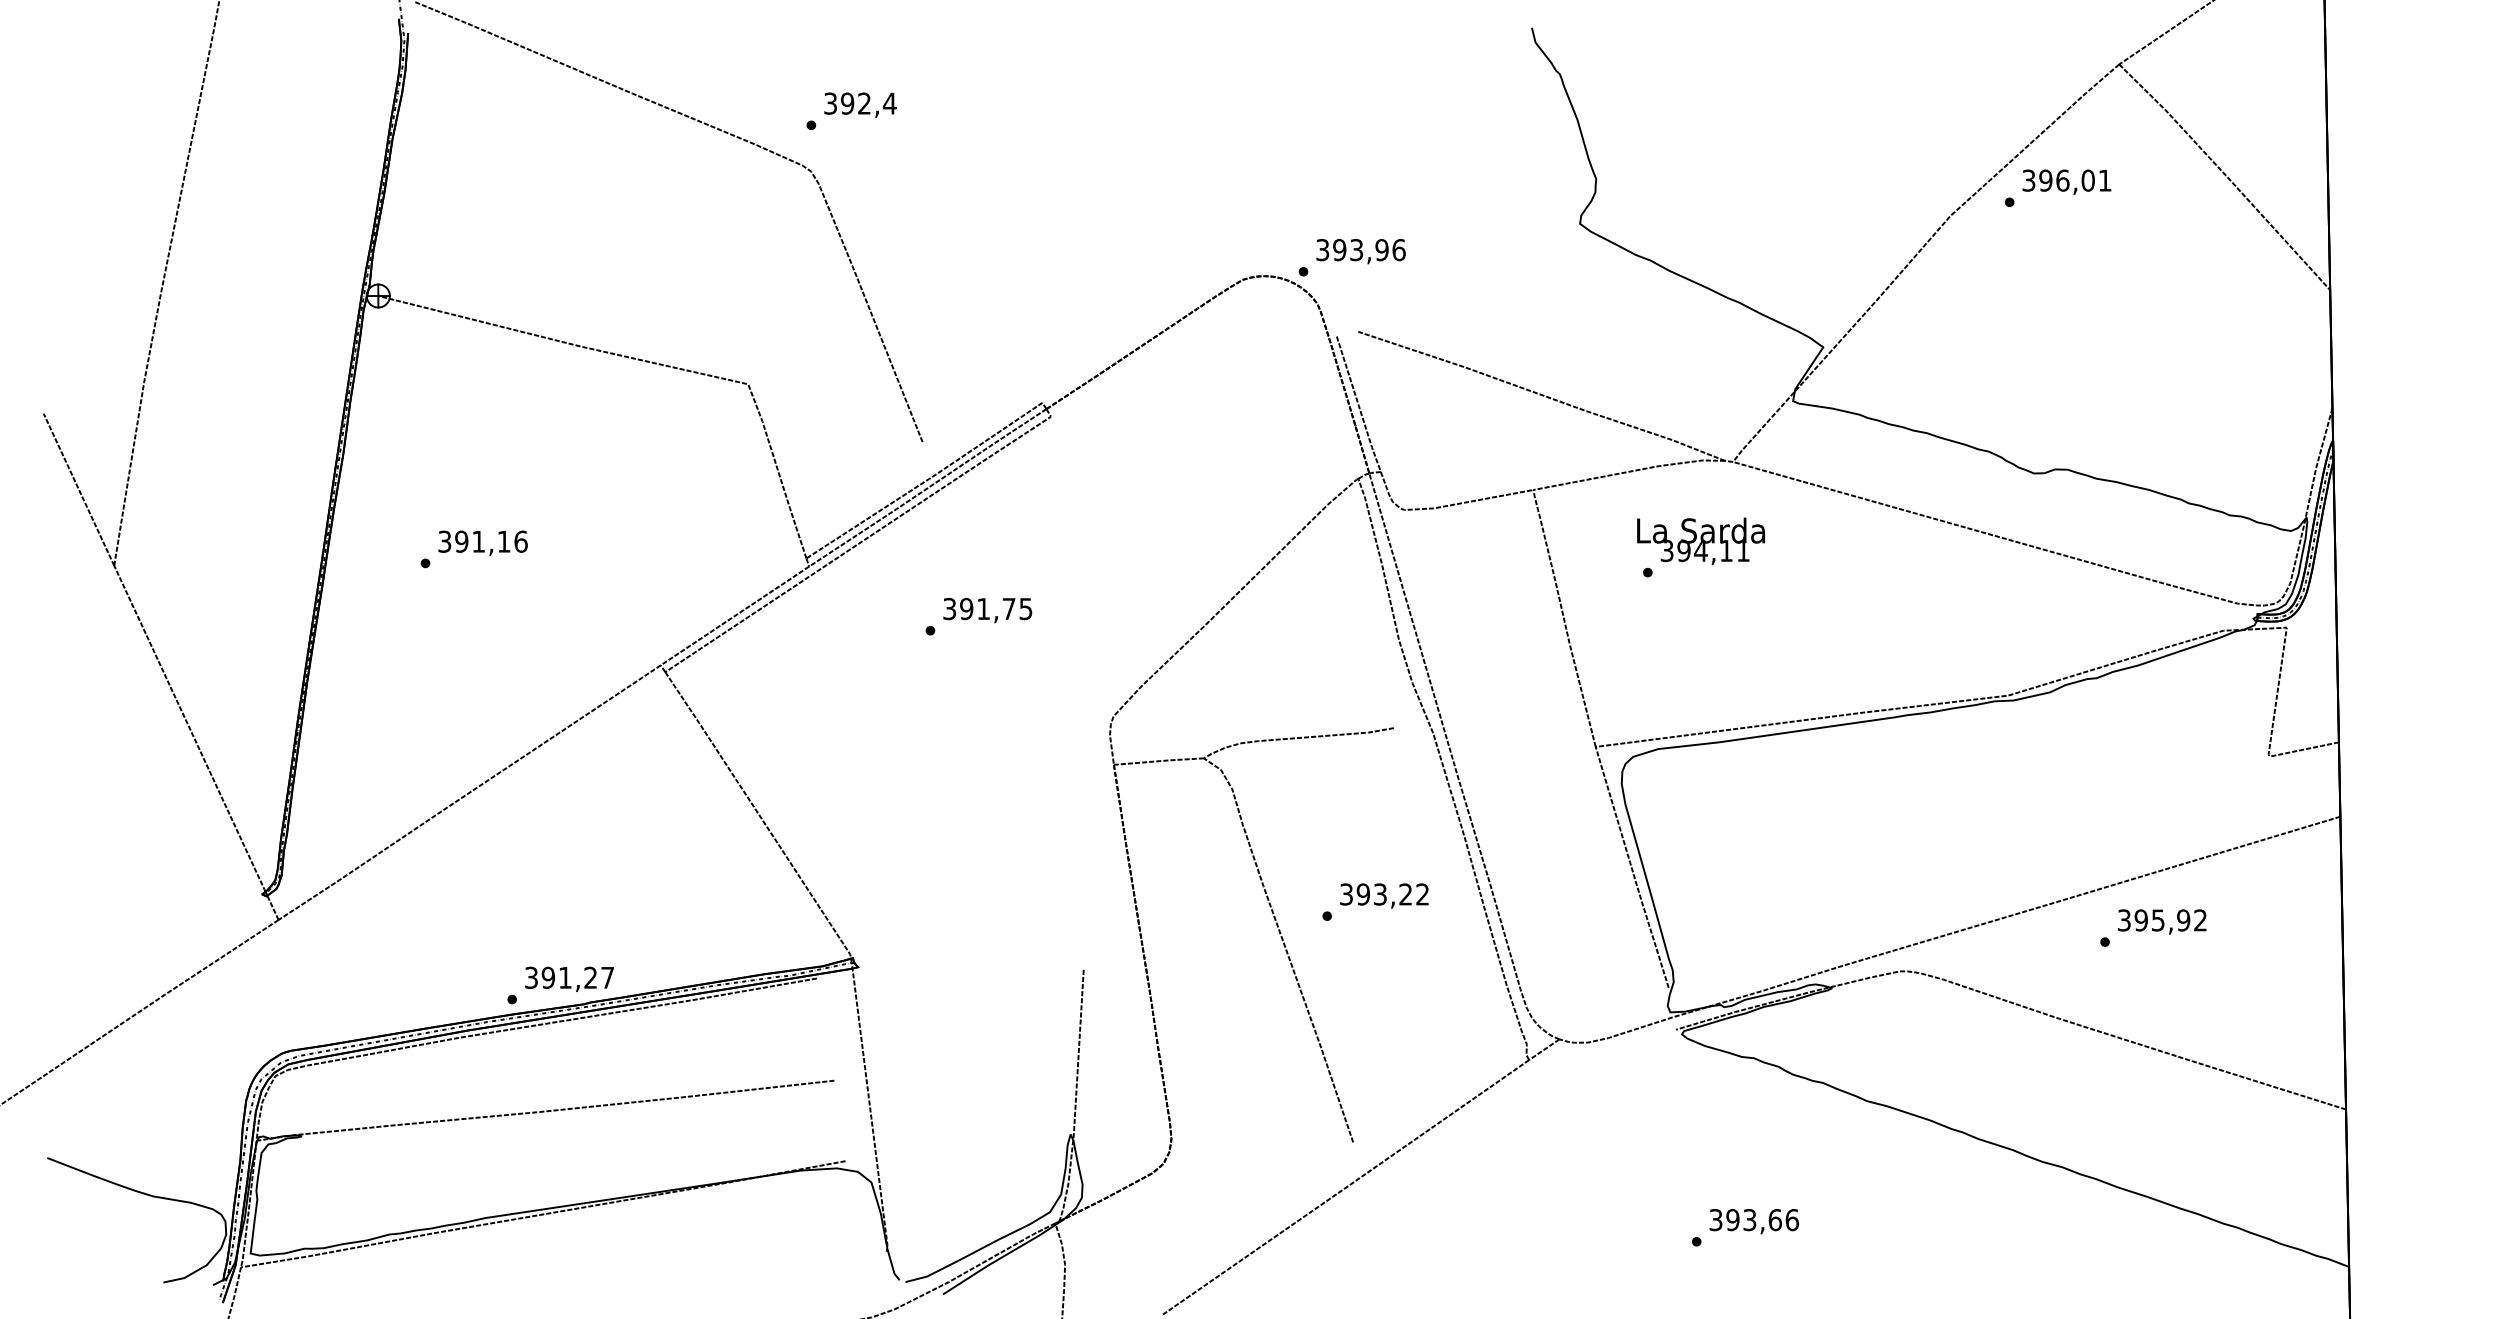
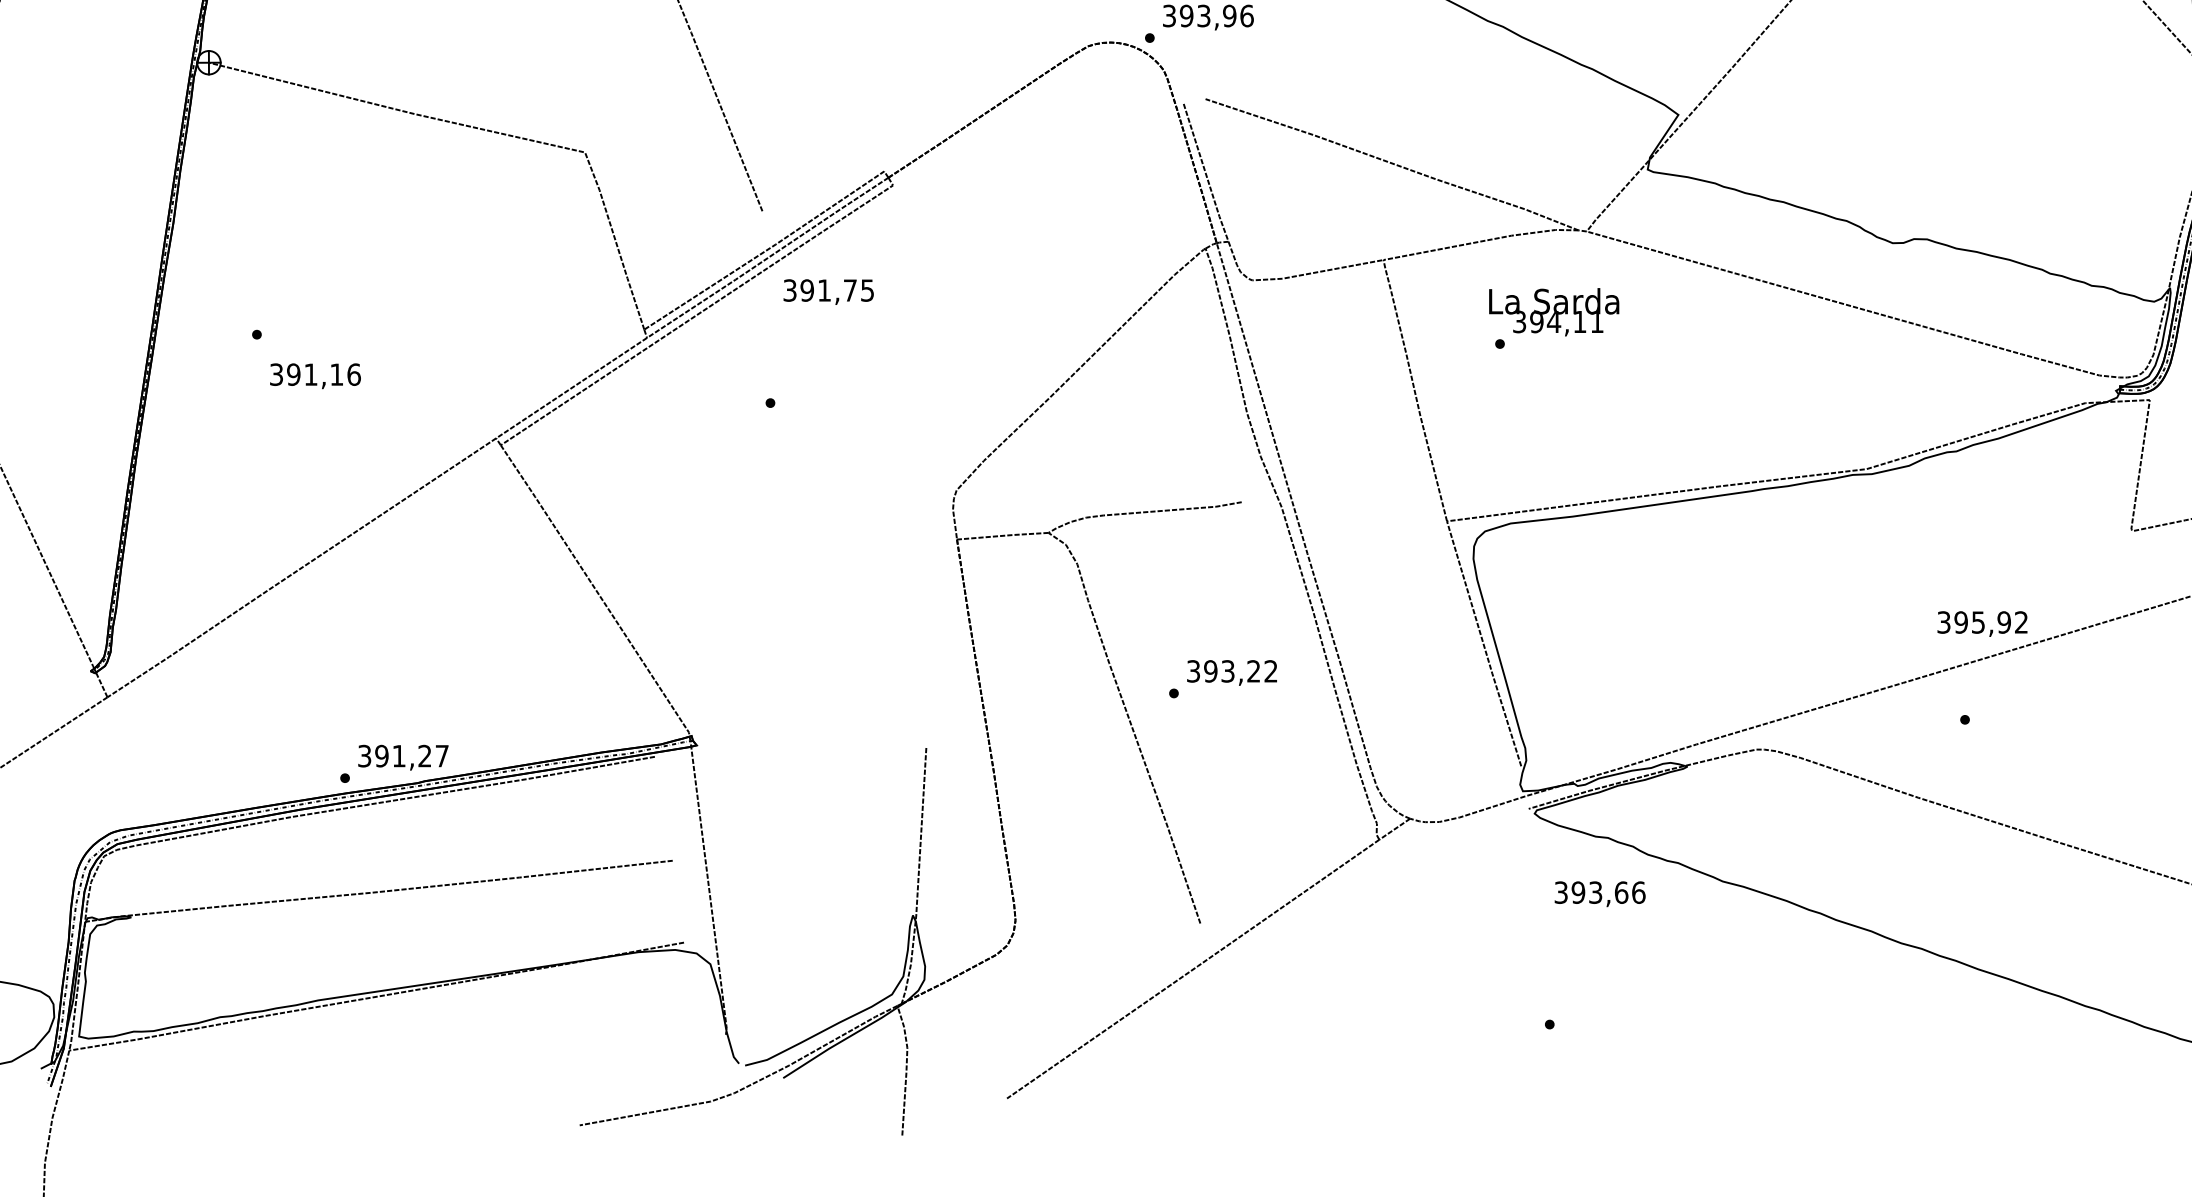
text: (482, 542) -> (314, 375), moved
text: (987, 610) -> (828, 292), moved
text: (2162, 921) -> (1982, 623), moved
text: (1753, 1221) -> (1599, 894), moved

